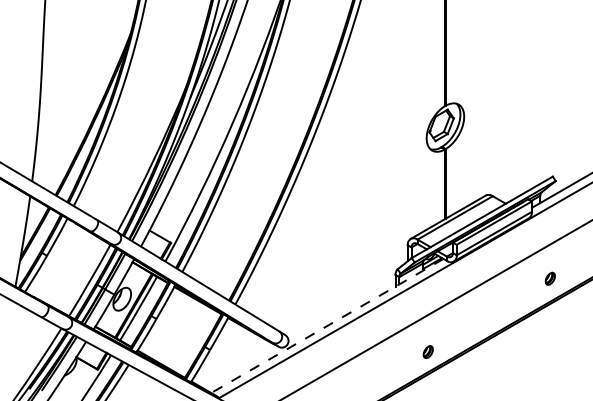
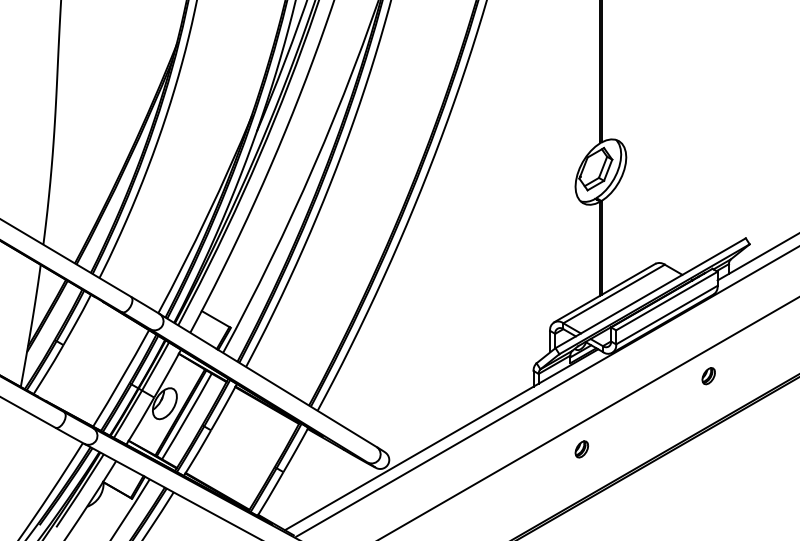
part: (549, 278) -> (707, 375), moved
line: (326, 326) -> (440, 440), dashed -> solid
part: (427, 352) -> (580, 449), moved

